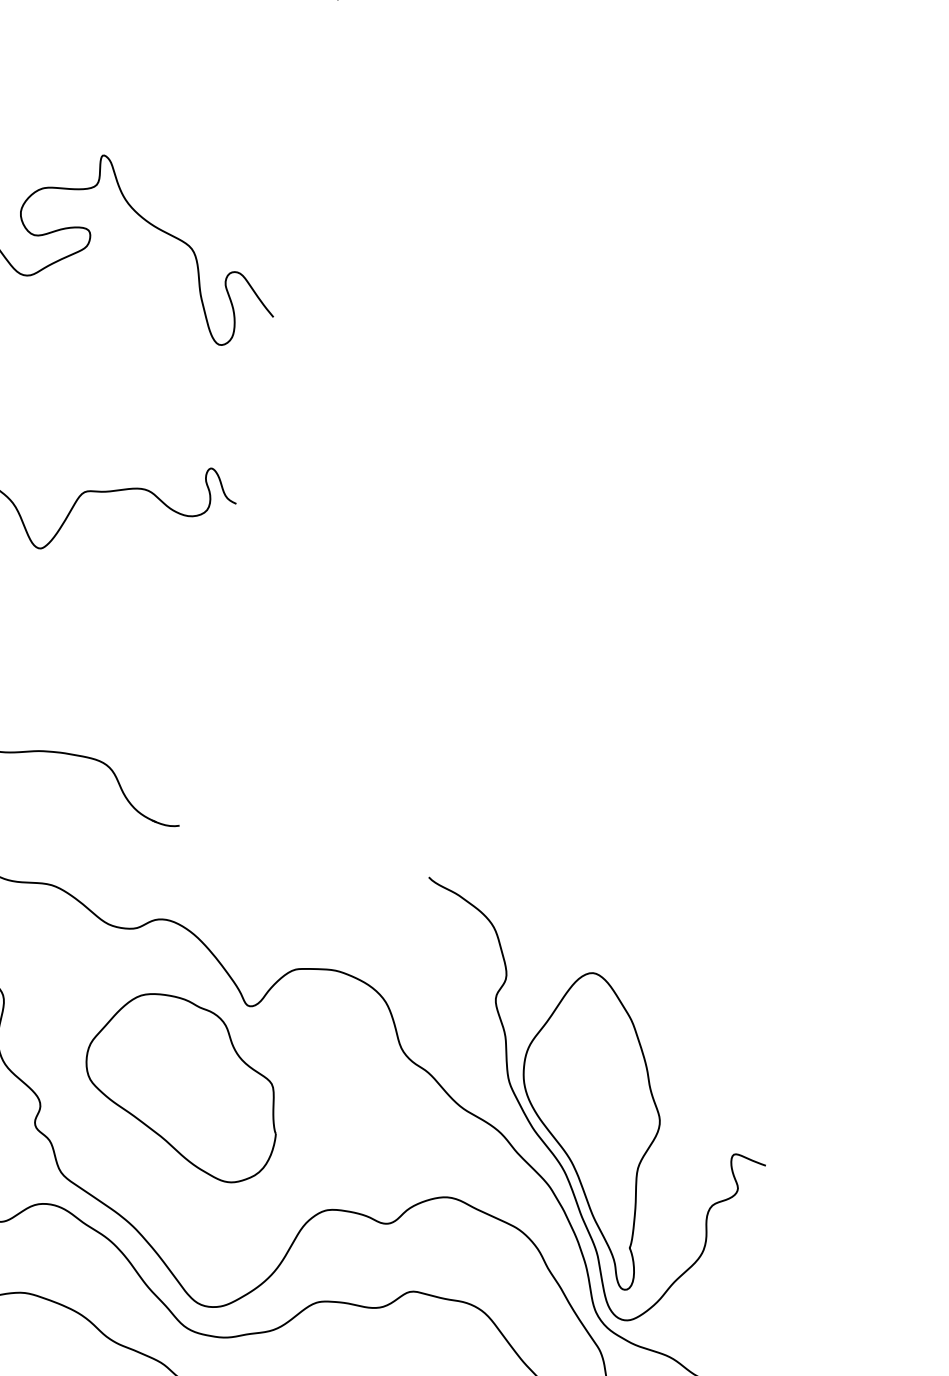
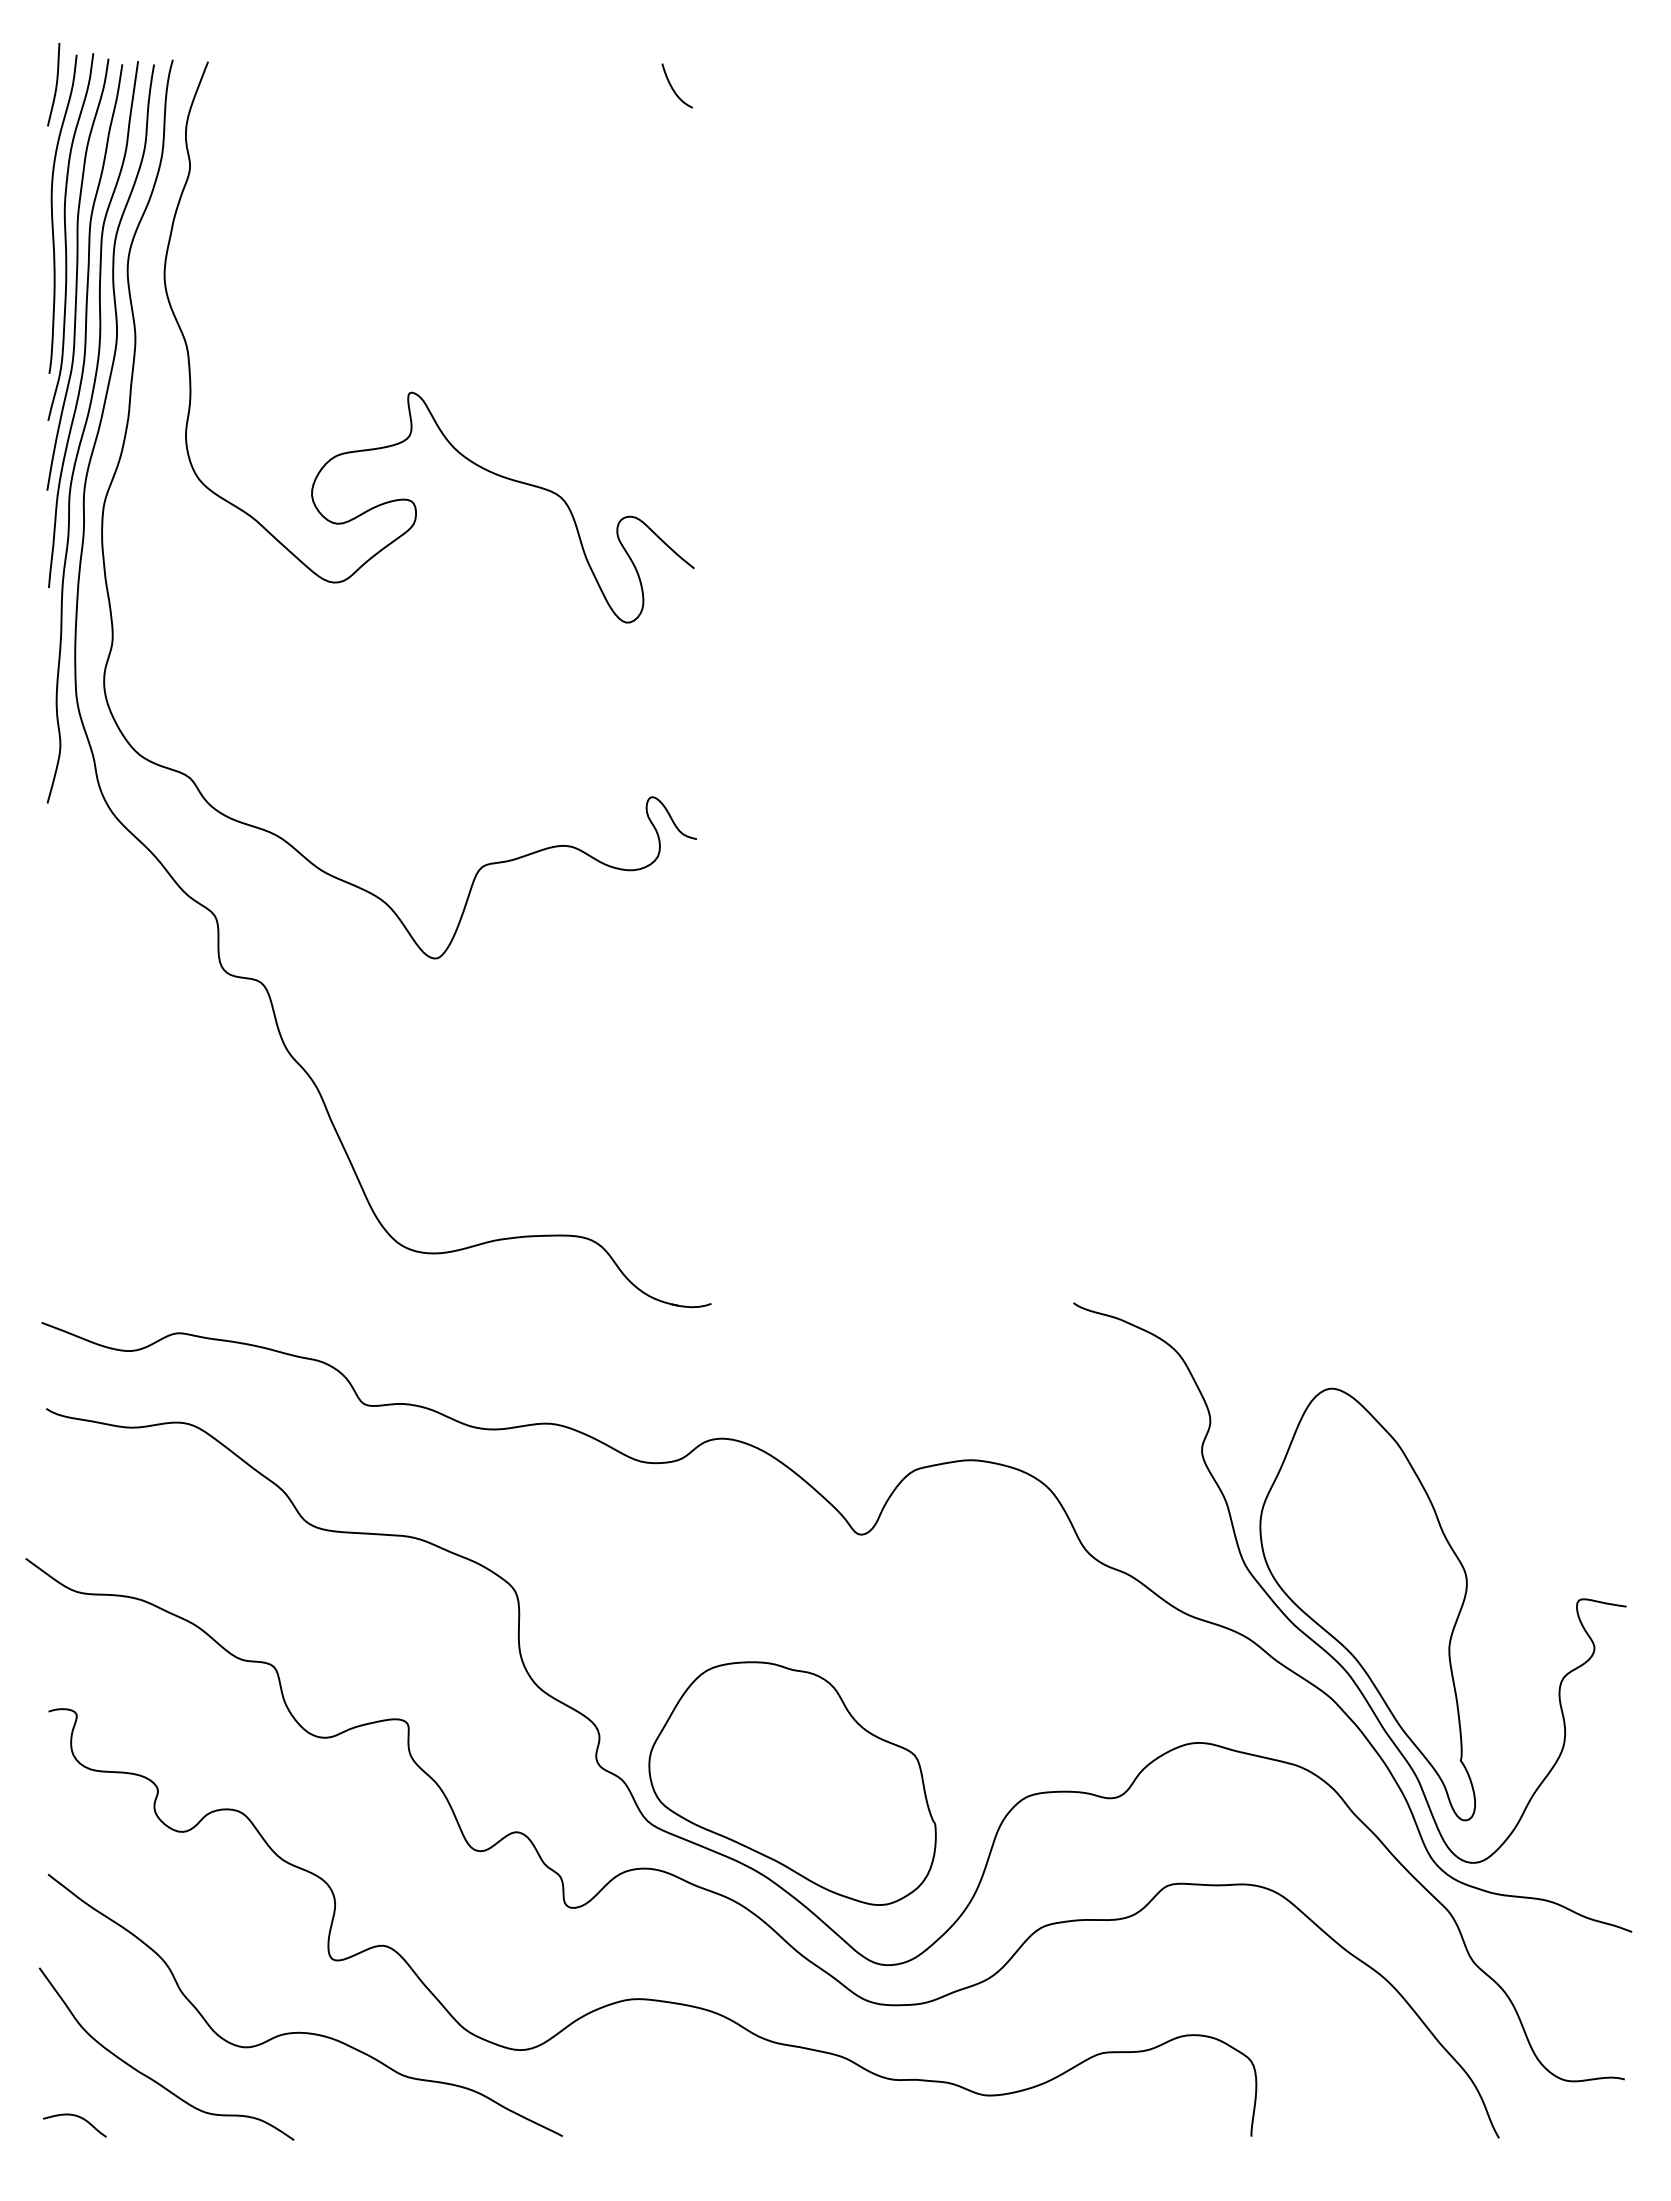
part: (183, 1085) -> (792, 1783), moved

